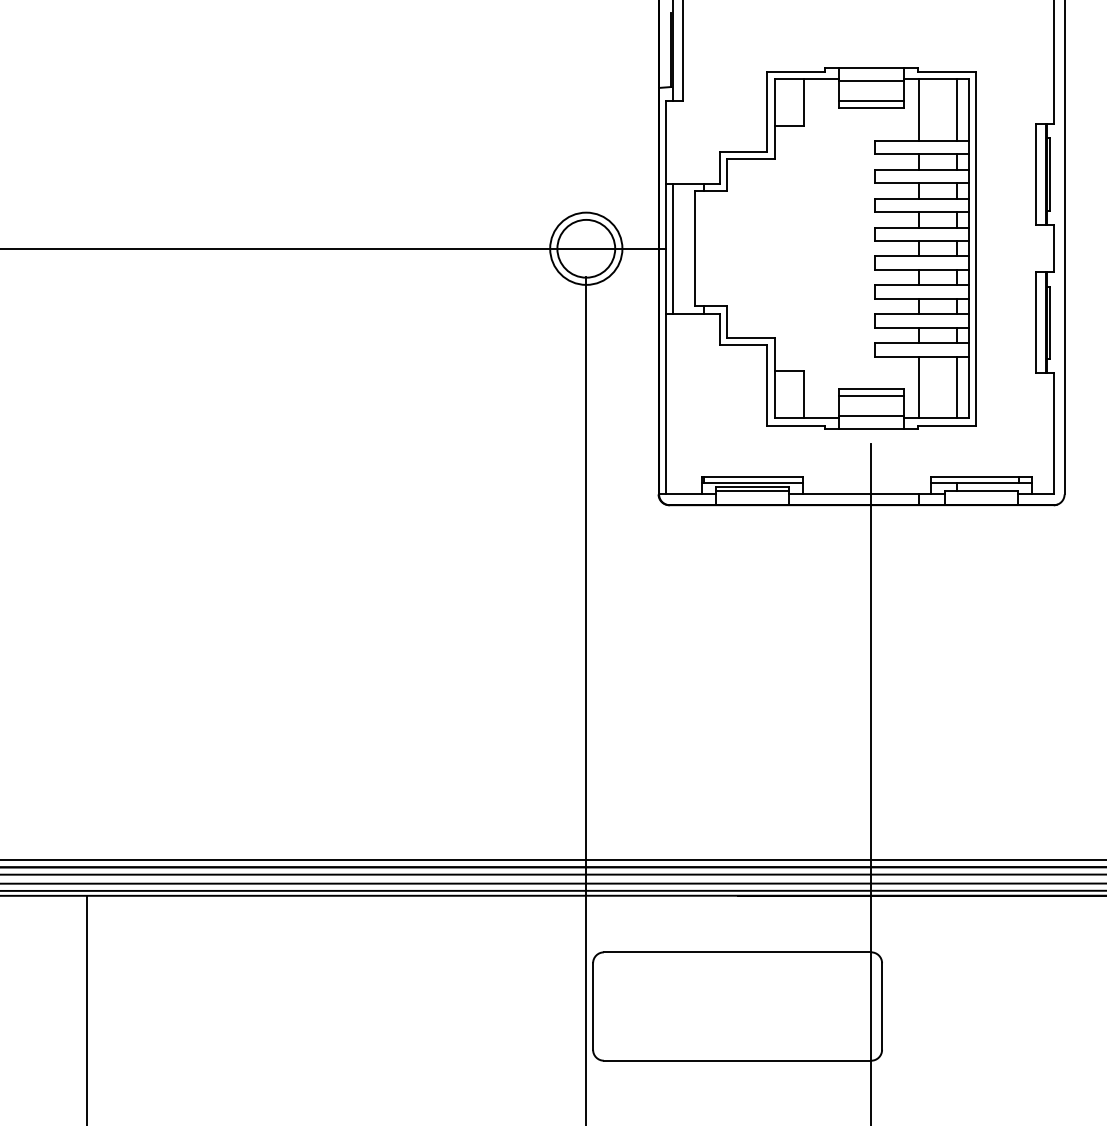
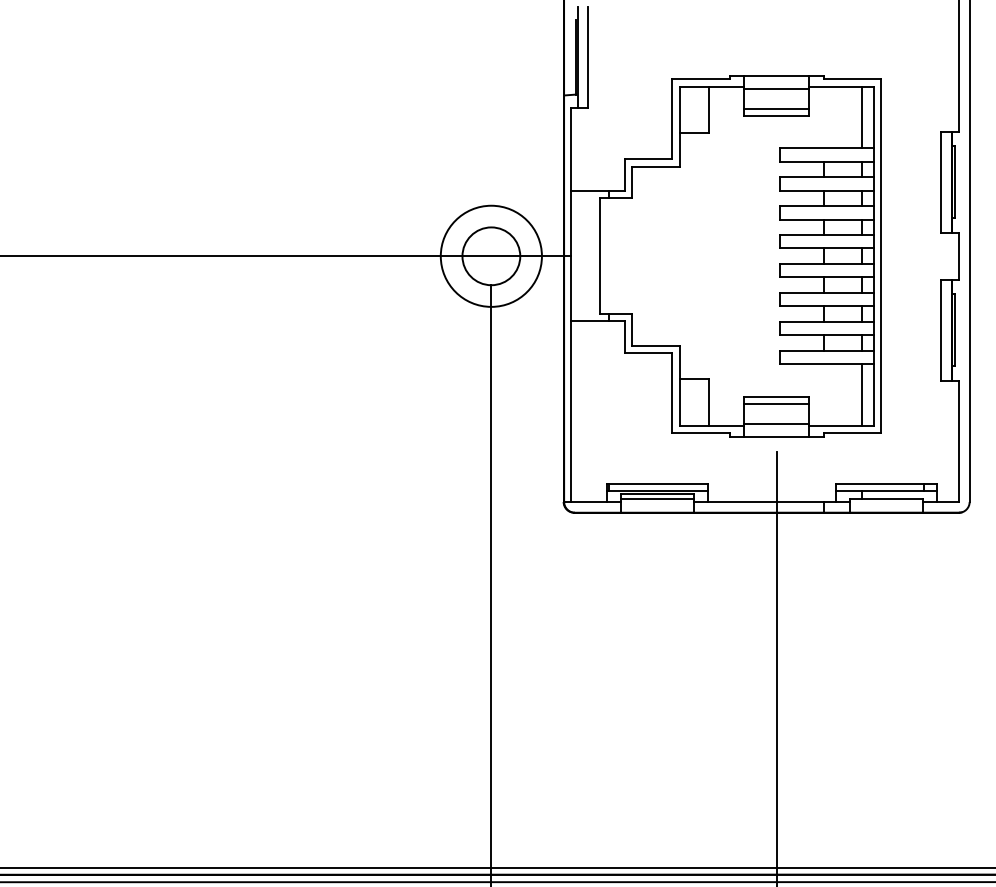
line: (918, 109) -> (823, 117), removed
circle: (586, 248) -> (491, 256), size x1.4
line: (672, 248) -> (577, 256), removed
line: (918, 387) -> (823, 395), removed

